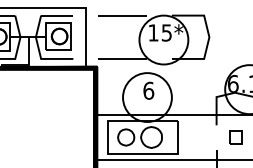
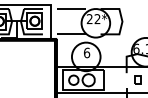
text: (159, 33) -> (93, 19), 15* -> 22*

